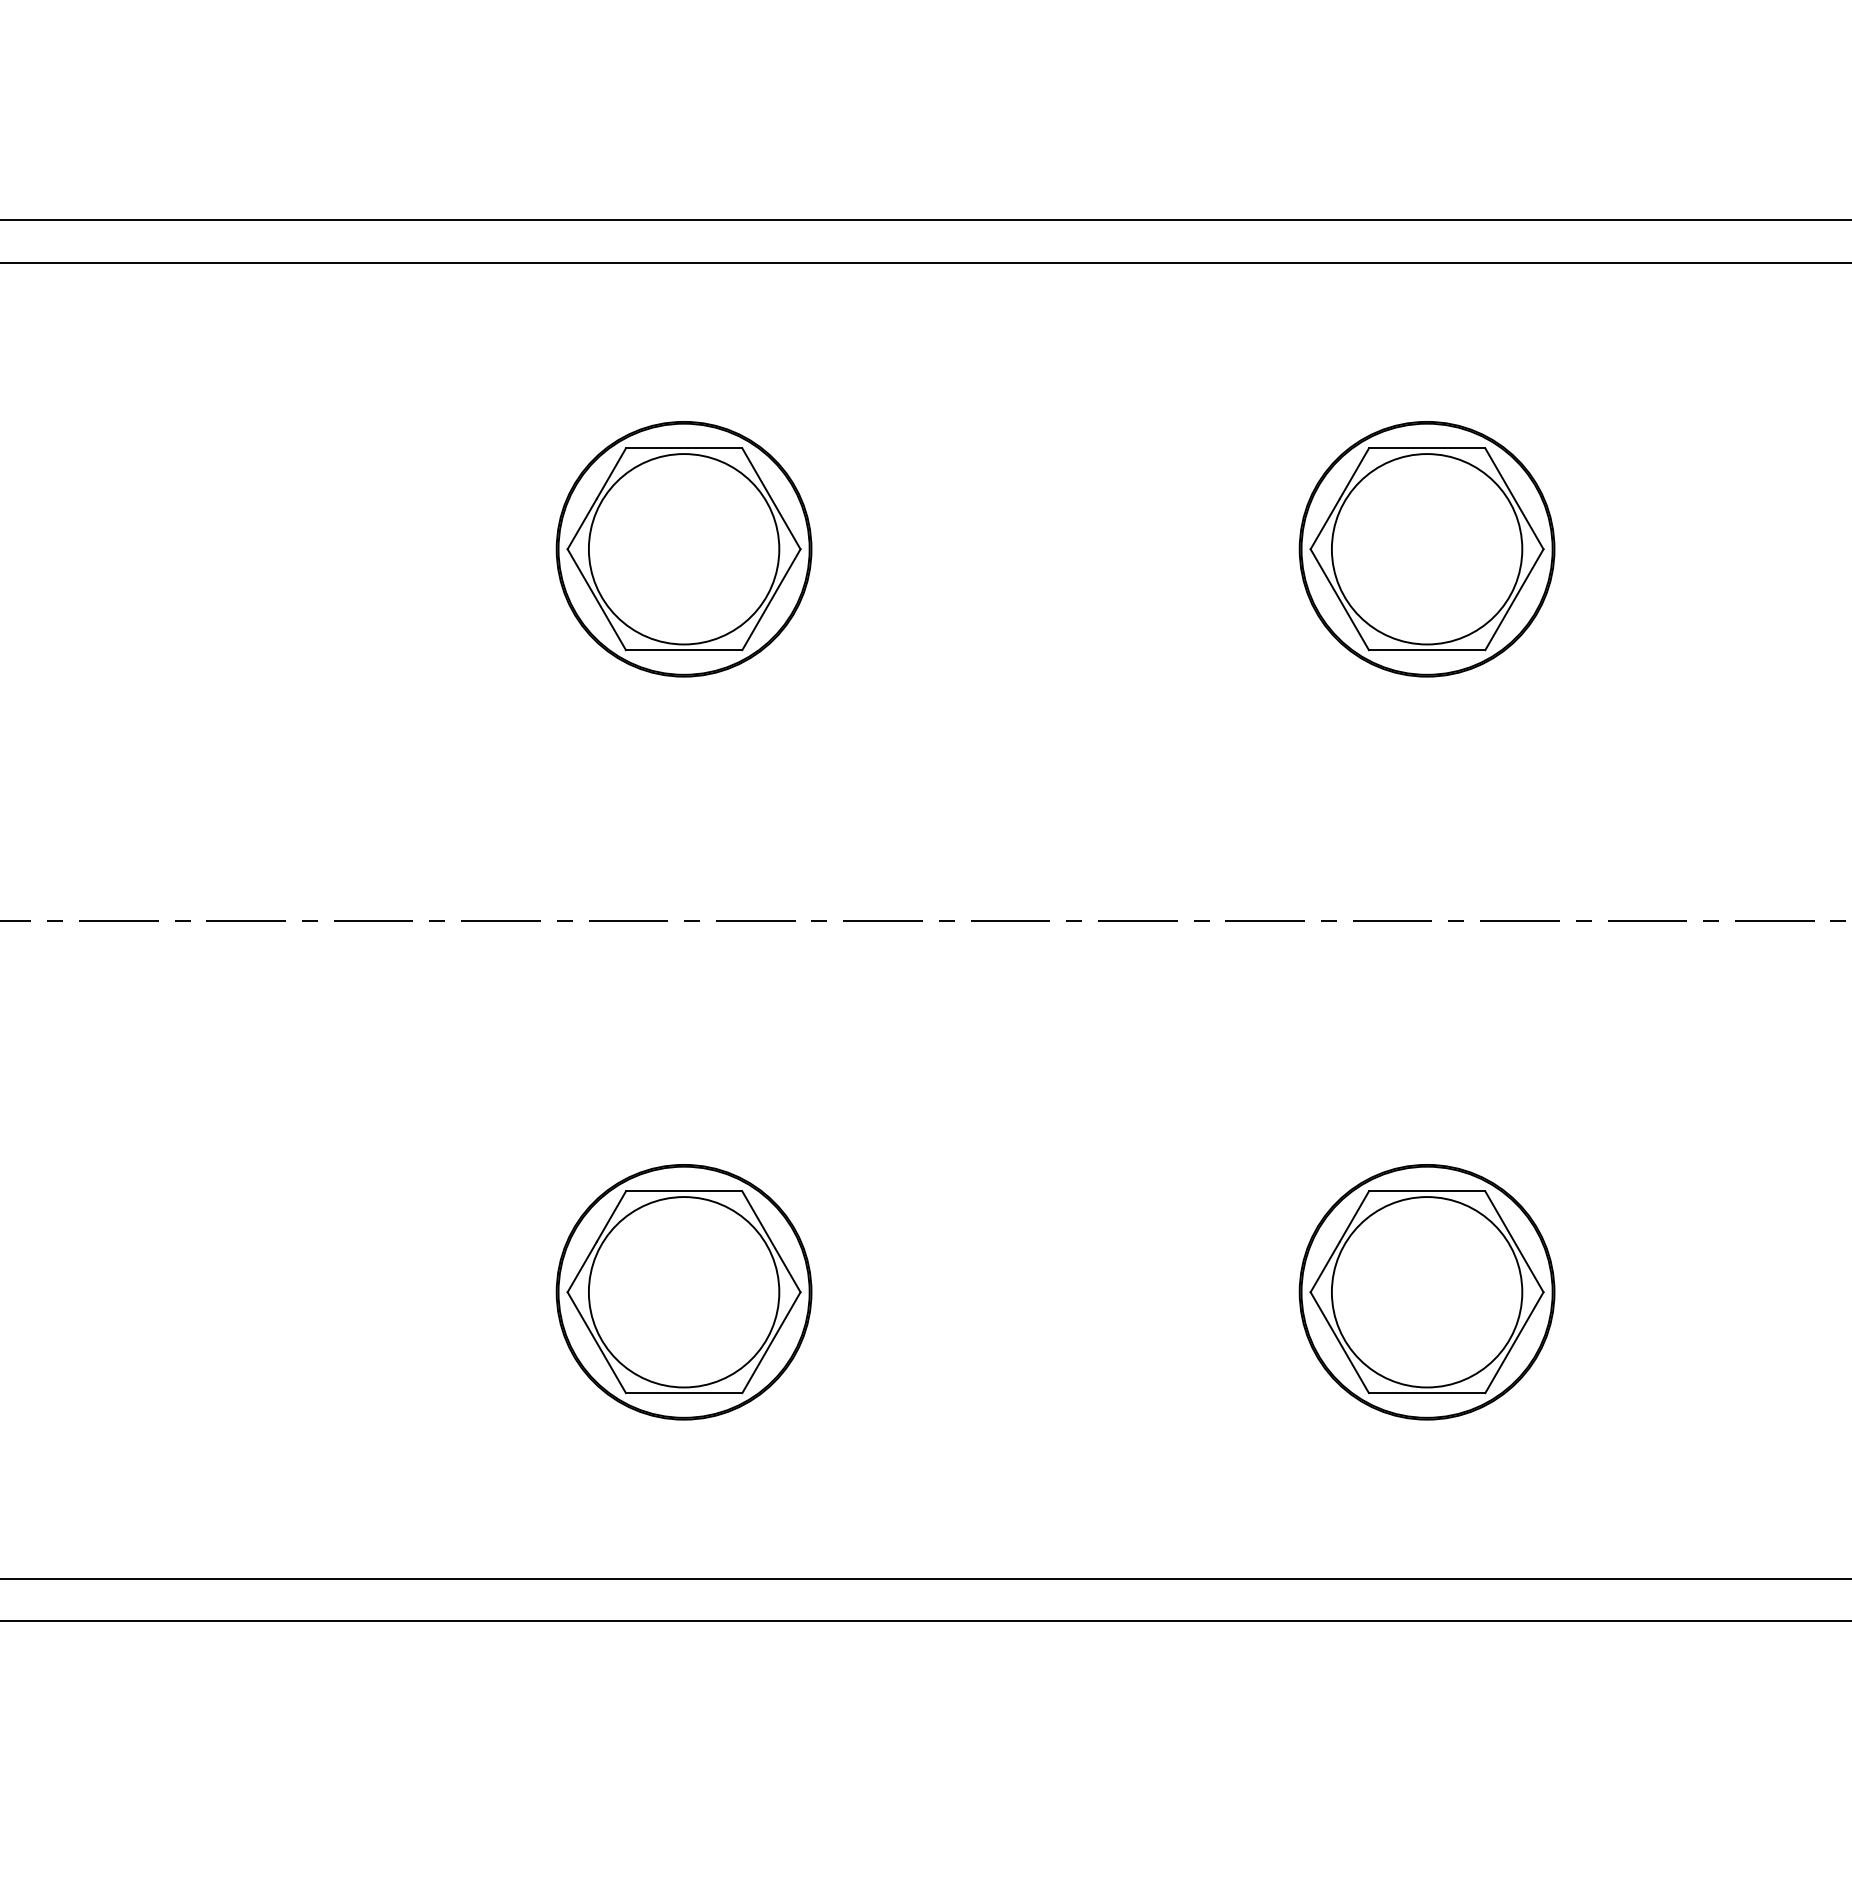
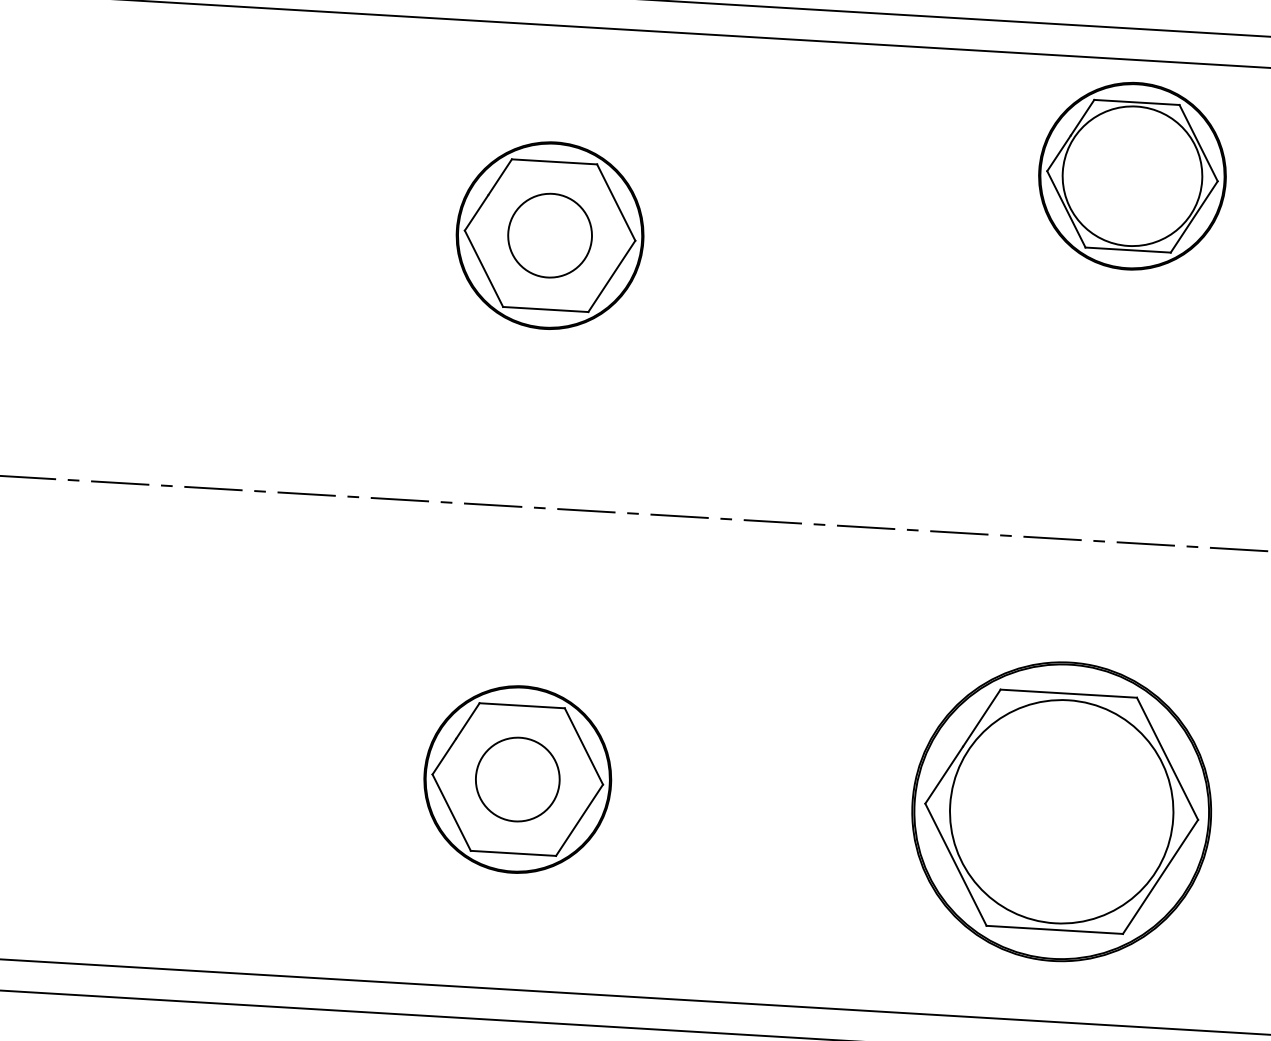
circle: (683, 549) -> (549, 235), size x0.6
part: (1426, 549) -> (1132, 176), moved
circle: (683, 1292) -> (517, 779), size x0.6
part: (1426, 1292) -> (1061, 812), size x1.6

